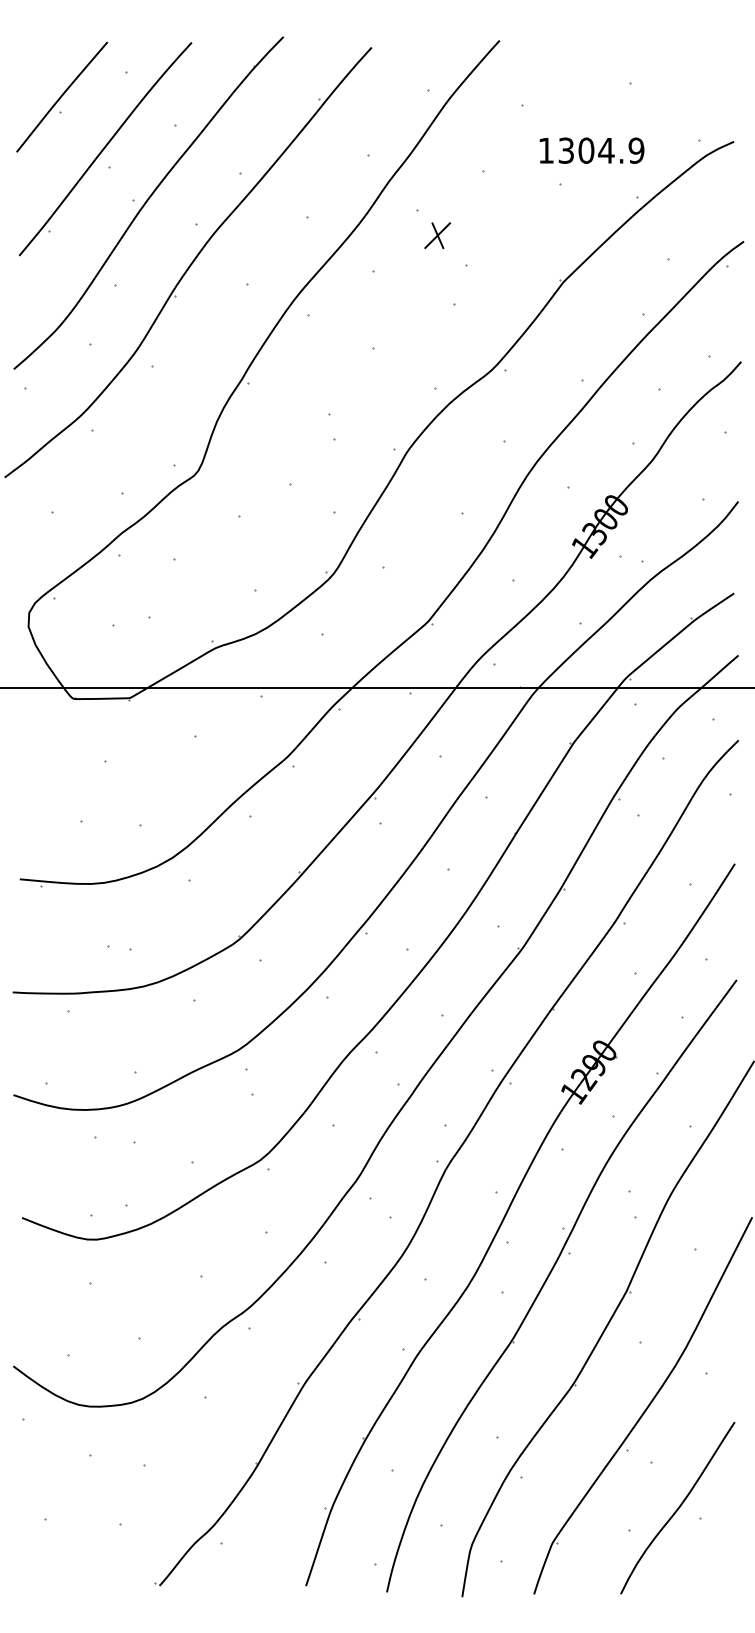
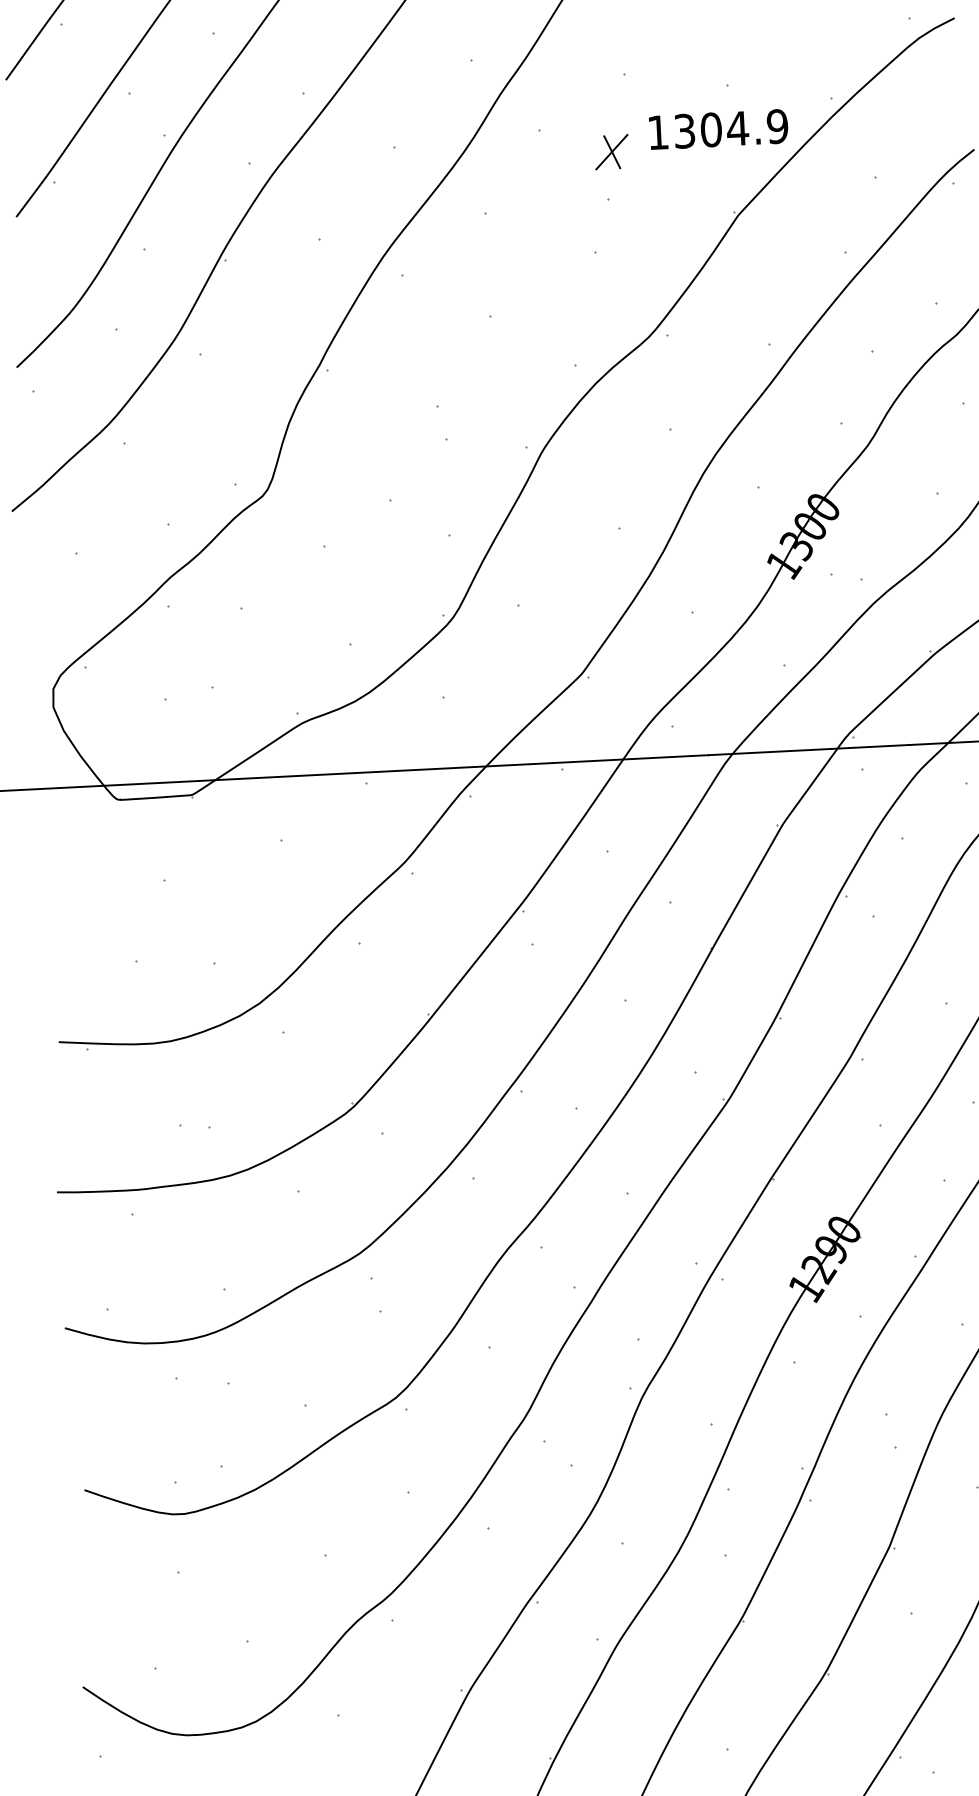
text: (591, 150) -> (718, 129), moved
part: (437, 235) -> (611, 151), moved

